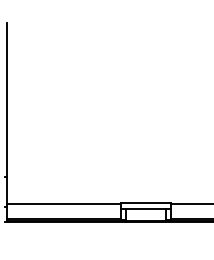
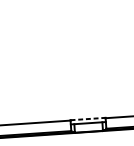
line: (146, 203) -> (88, 119), solid -> dashed

